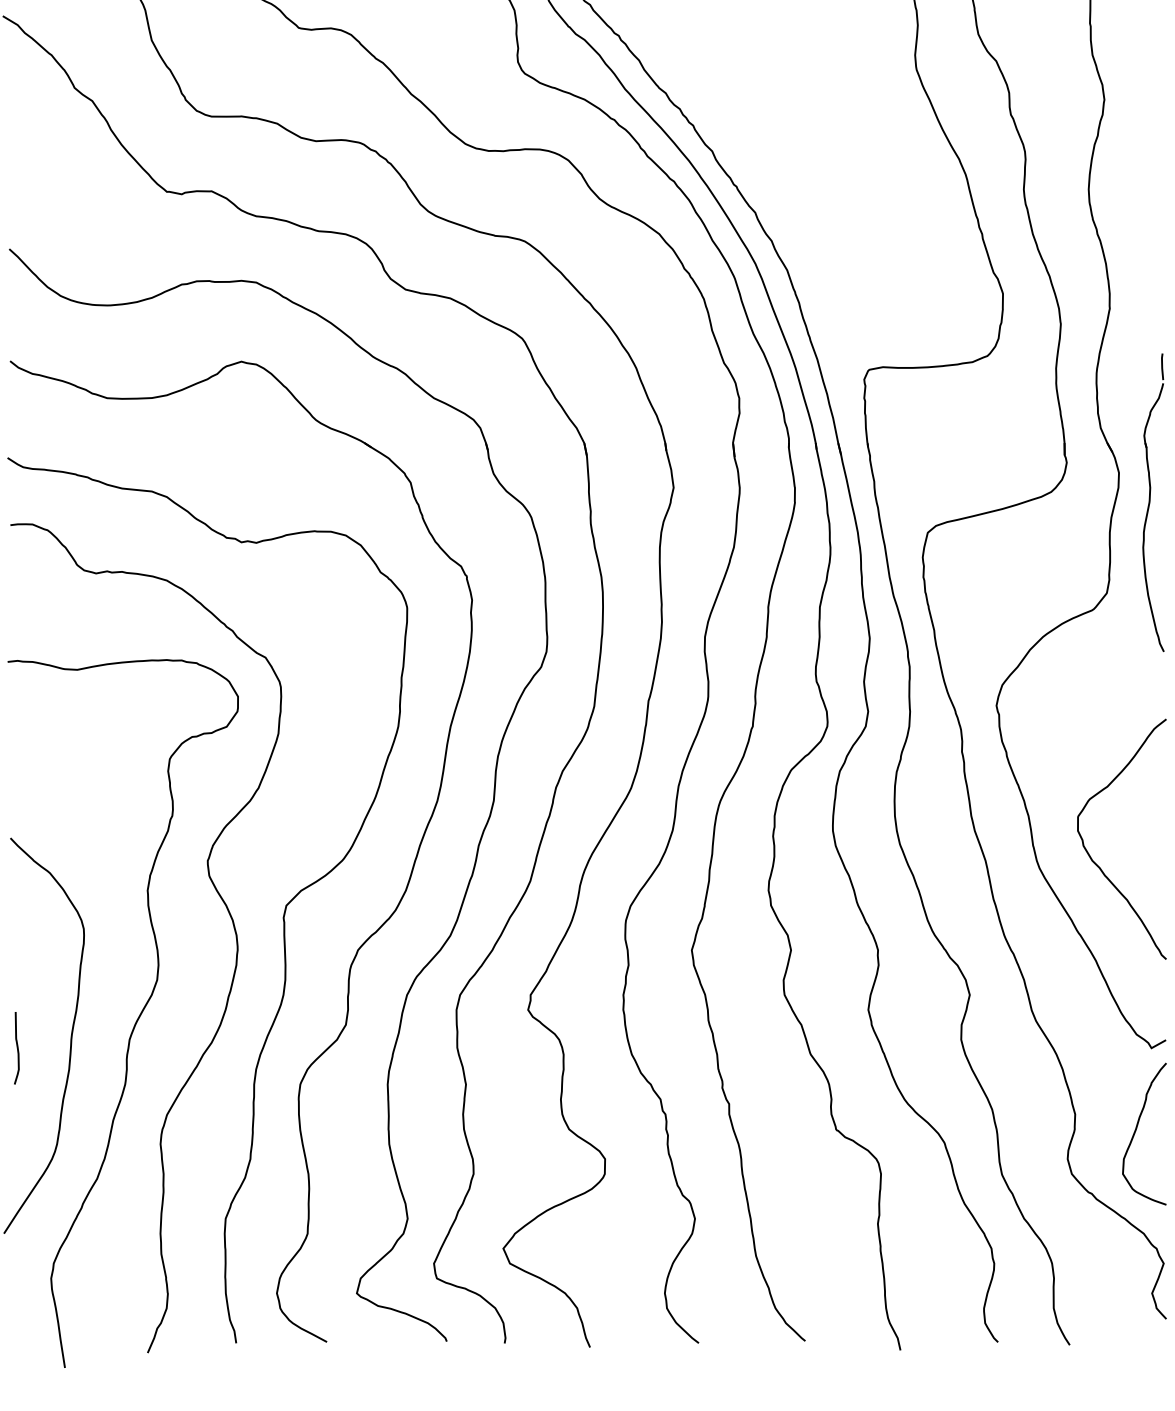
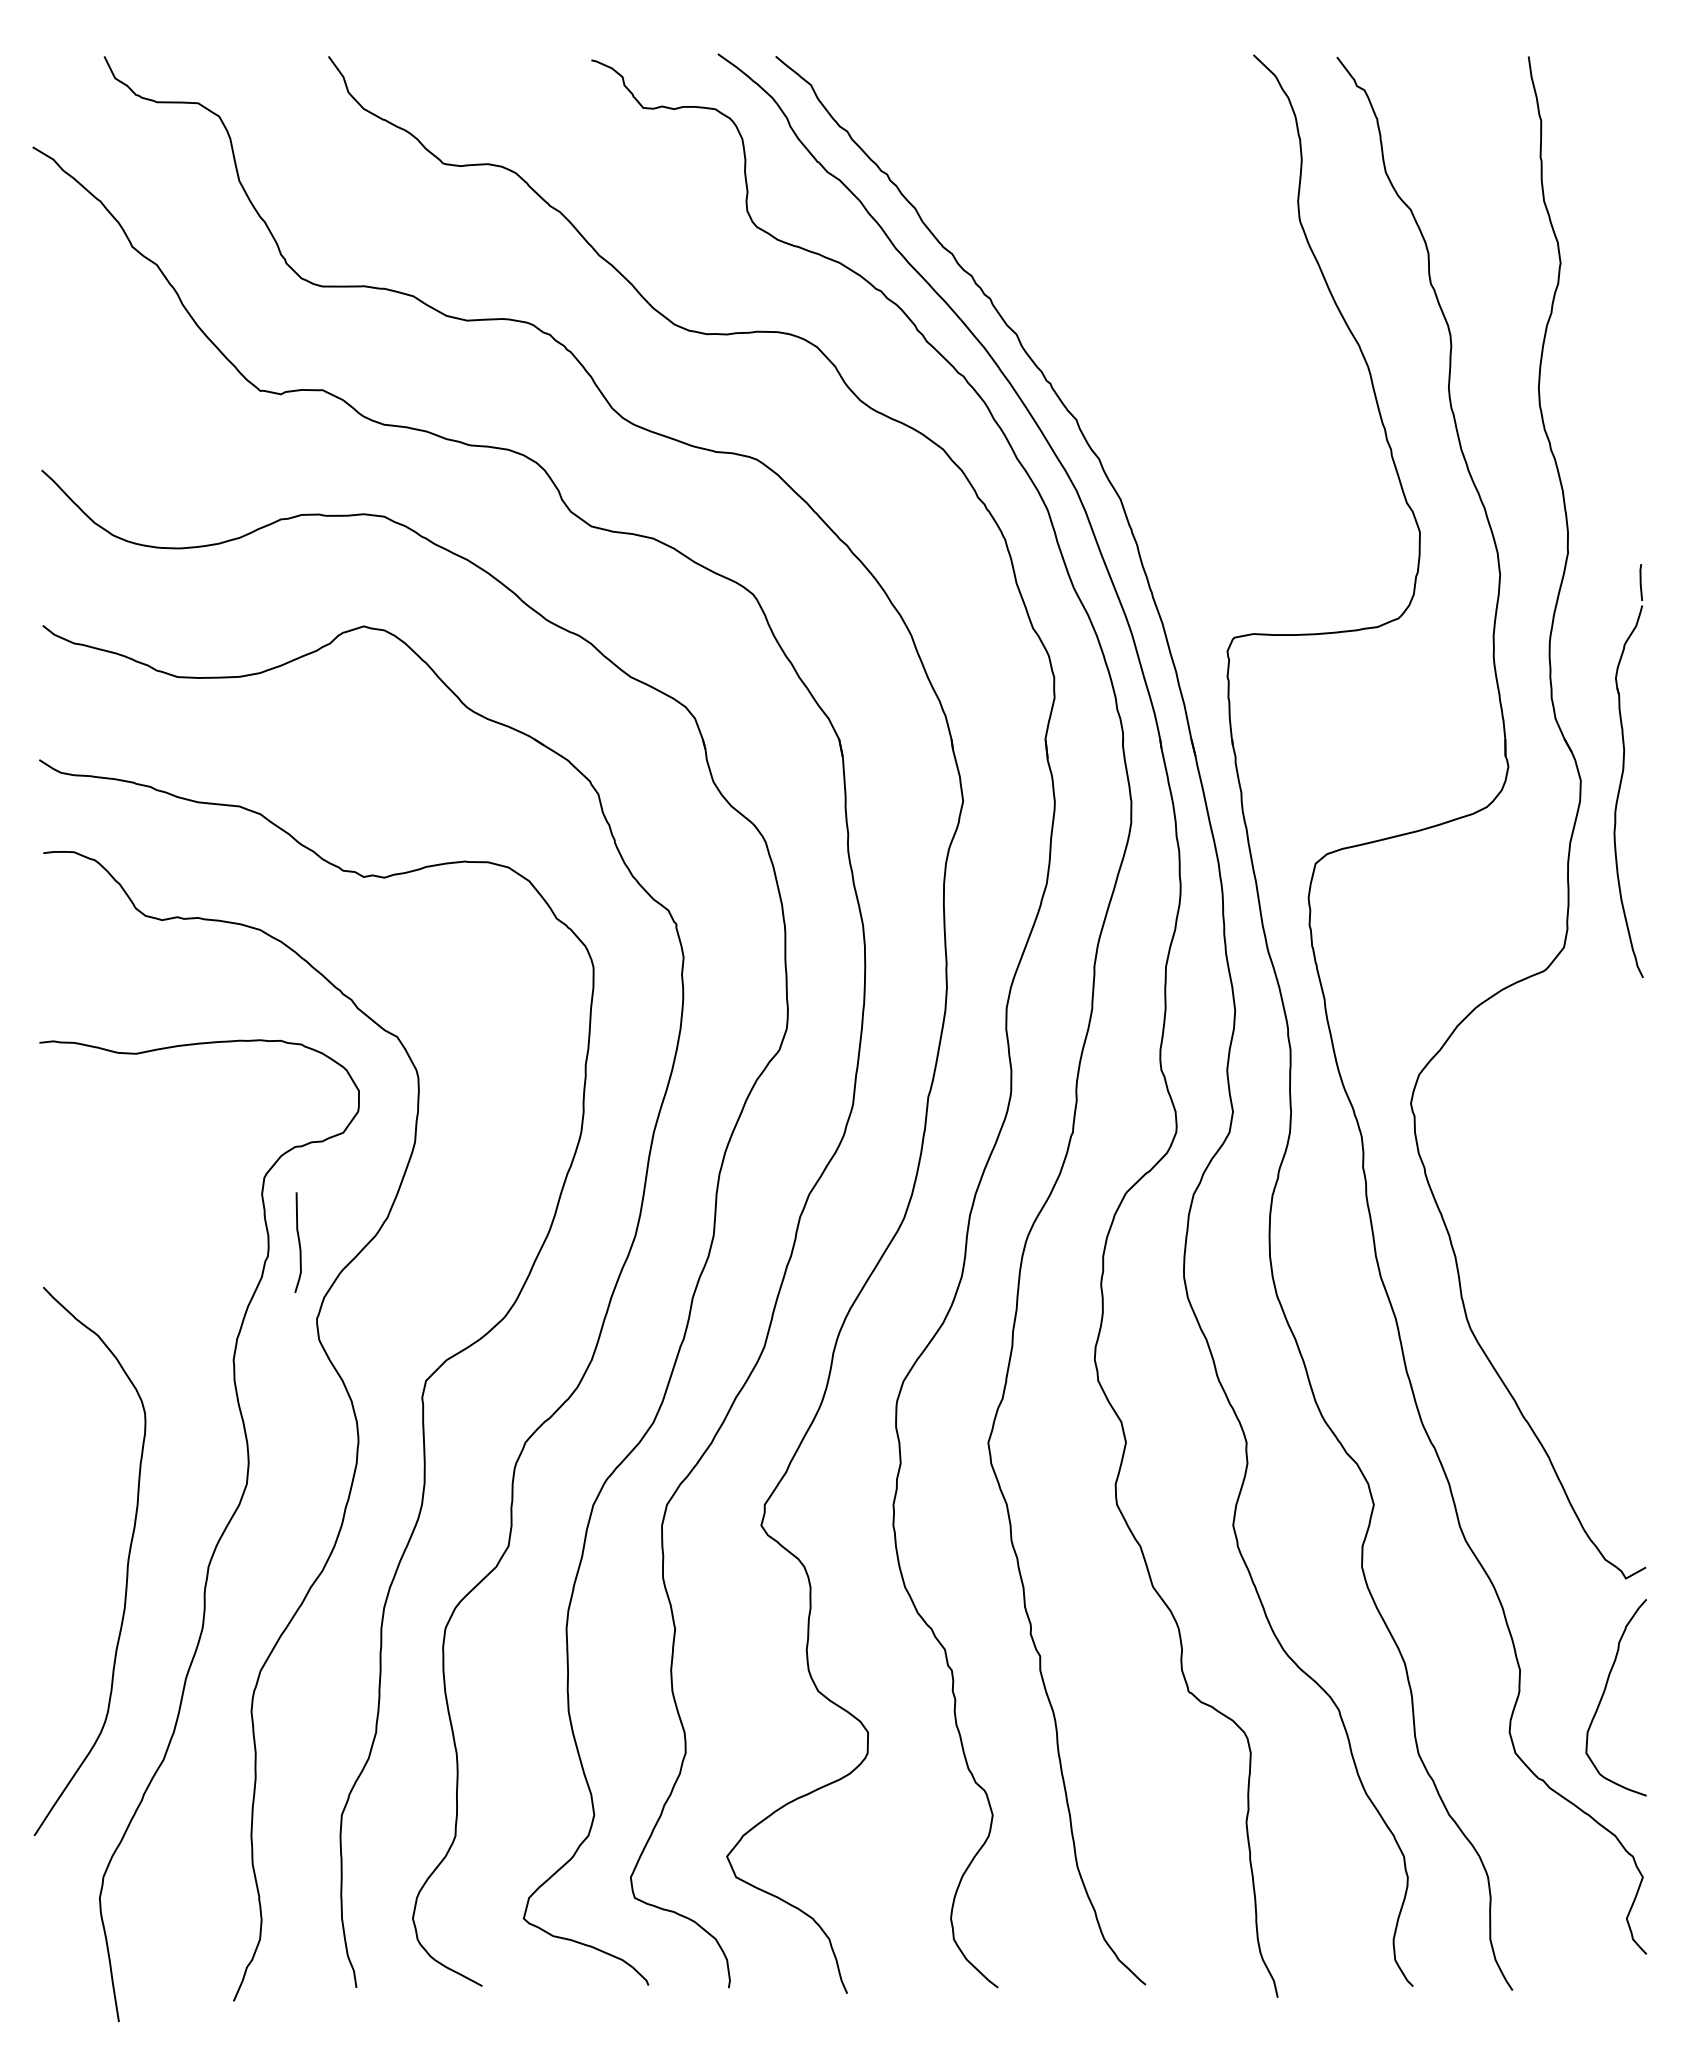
part: (1153, 503) -> (1628, 771), moved
curve: (1096, 863) -> (1549, 1322), removed
curve: (17, 1048) -> (298, 1242), moved

